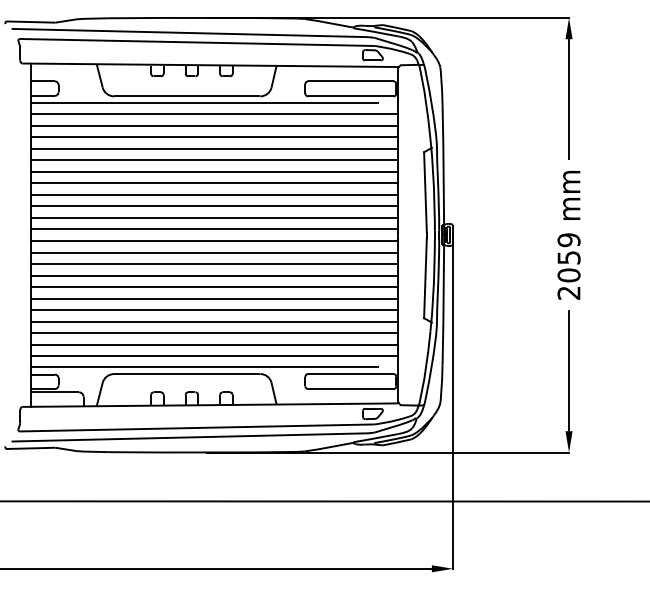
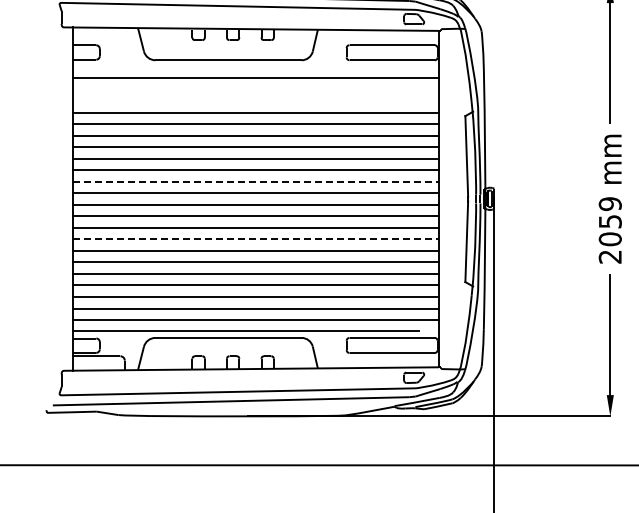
line: (204, 103) -> (245, 67), removed
line: (214, 125) -> (255, 89), removed
line: (214, 137) -> (255, 101), removed
line: (214, 217) -> (255, 181), solid -> dashed
line: (214, 275) -> (255, 239), solid -> dashed

